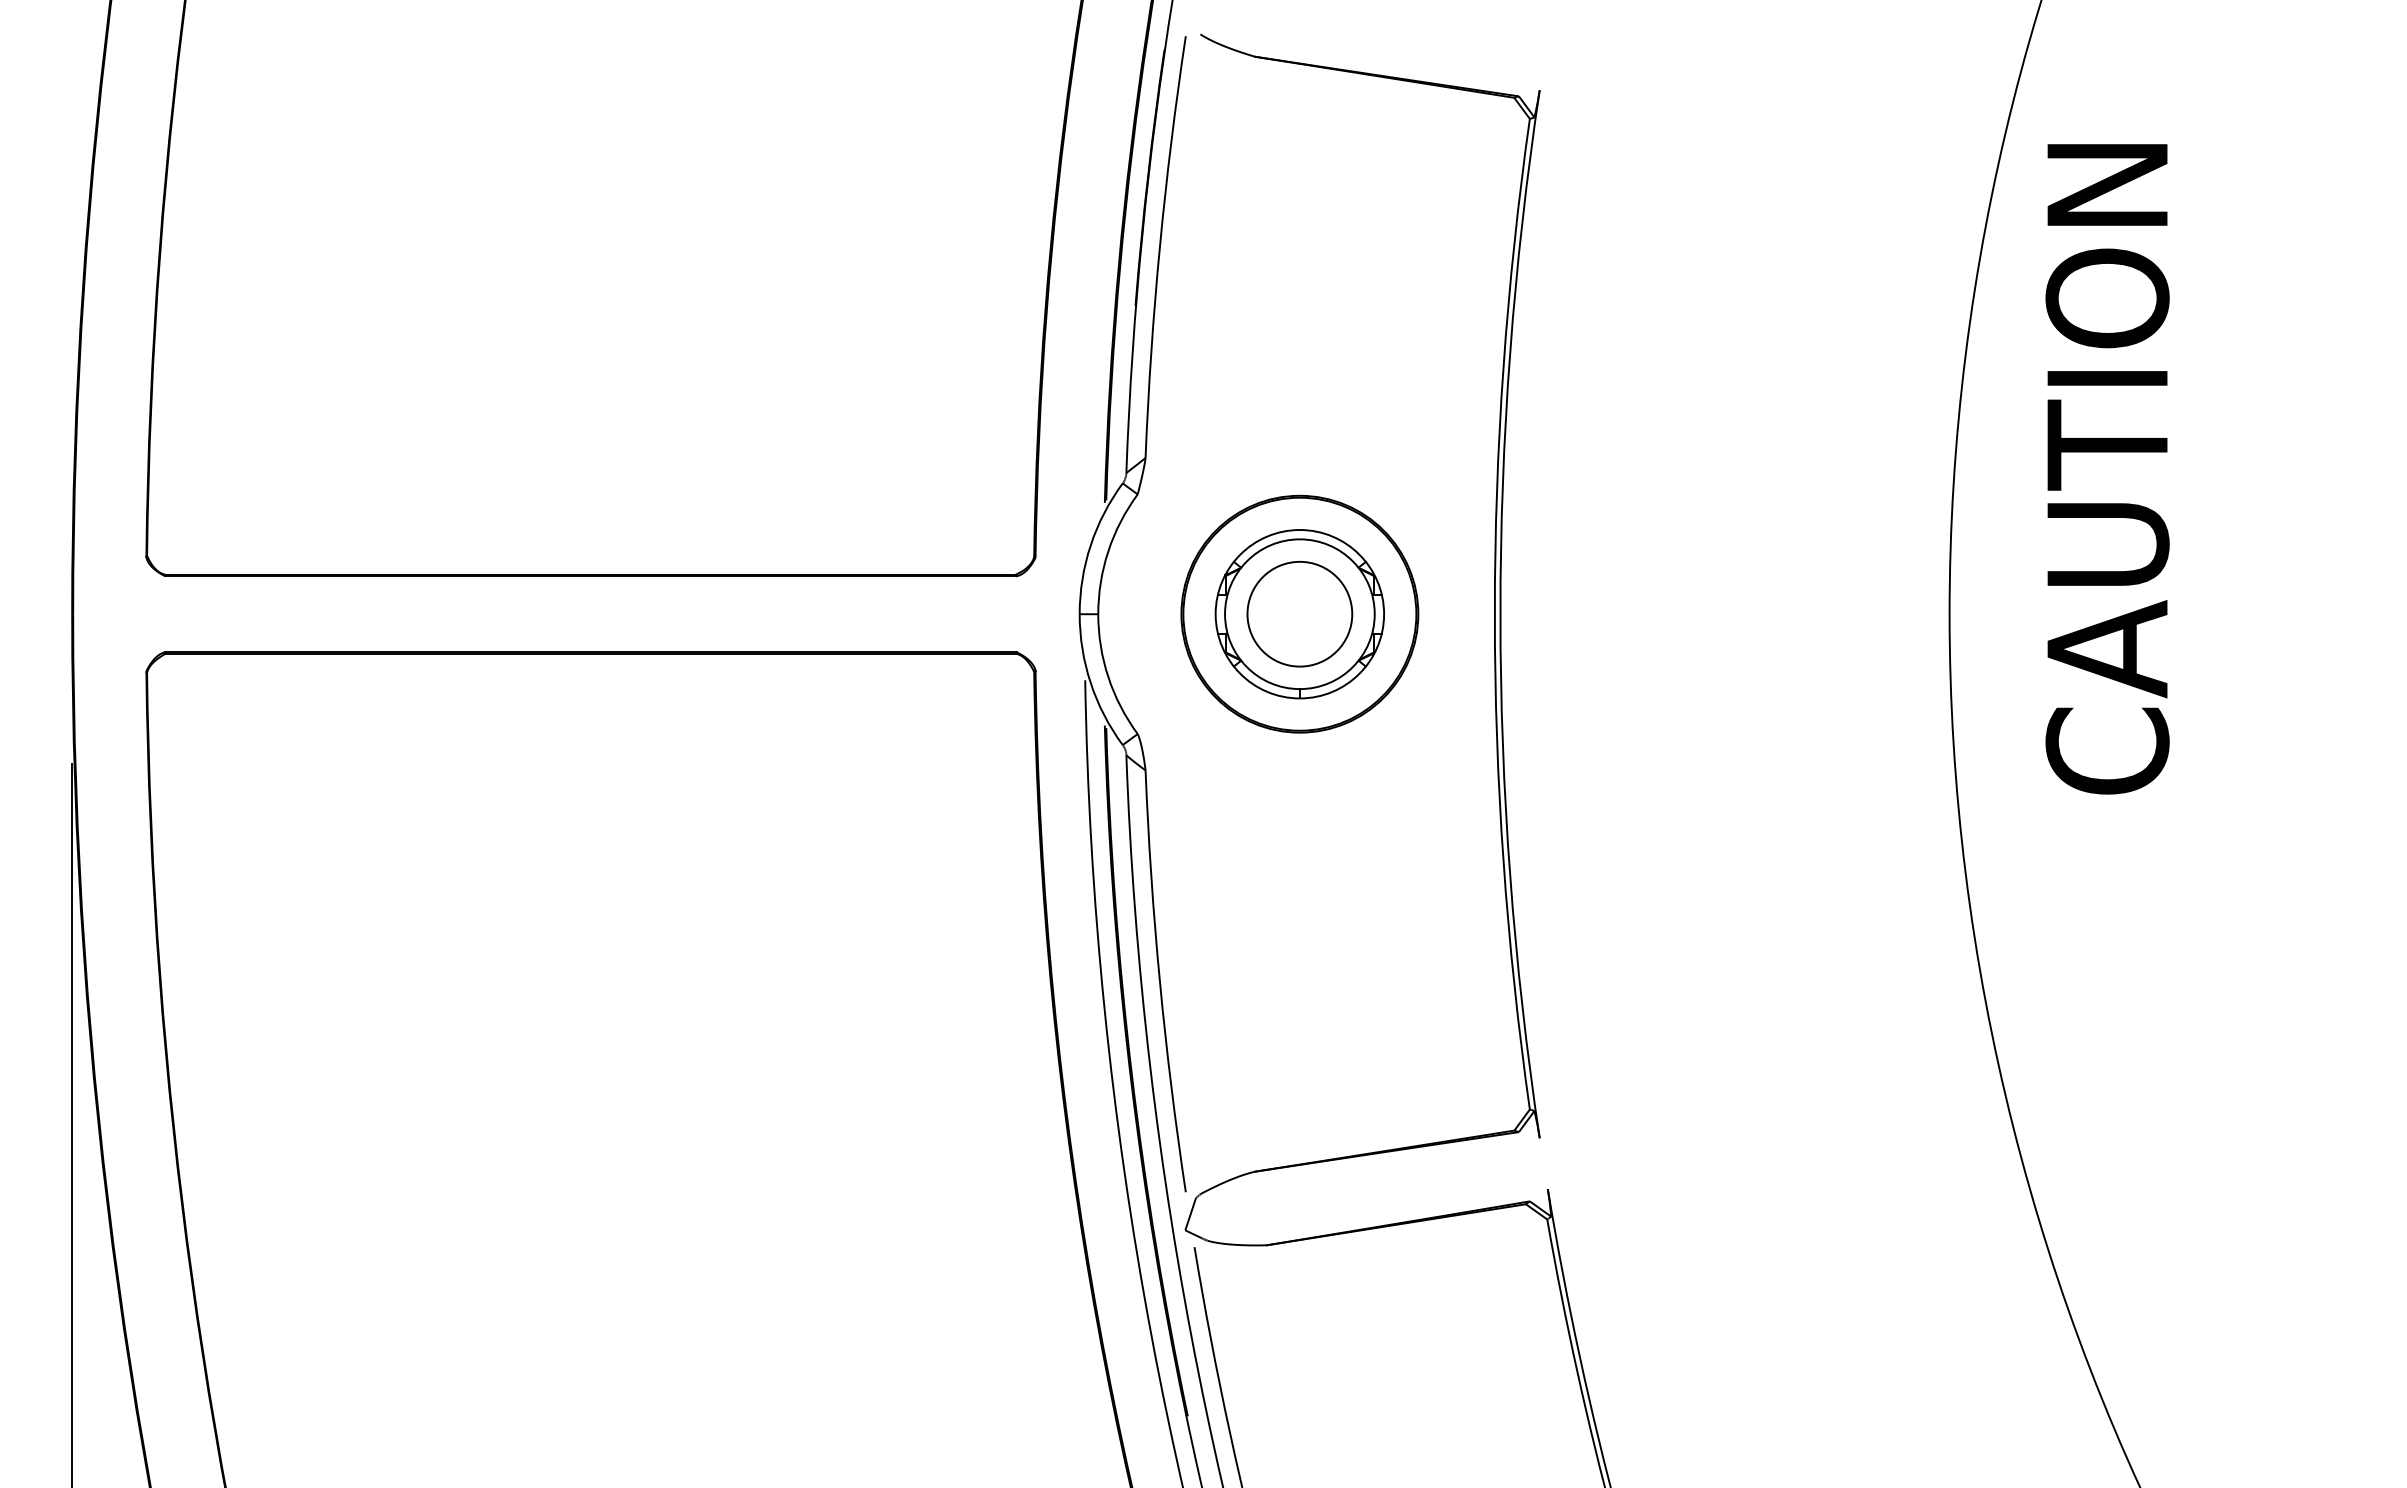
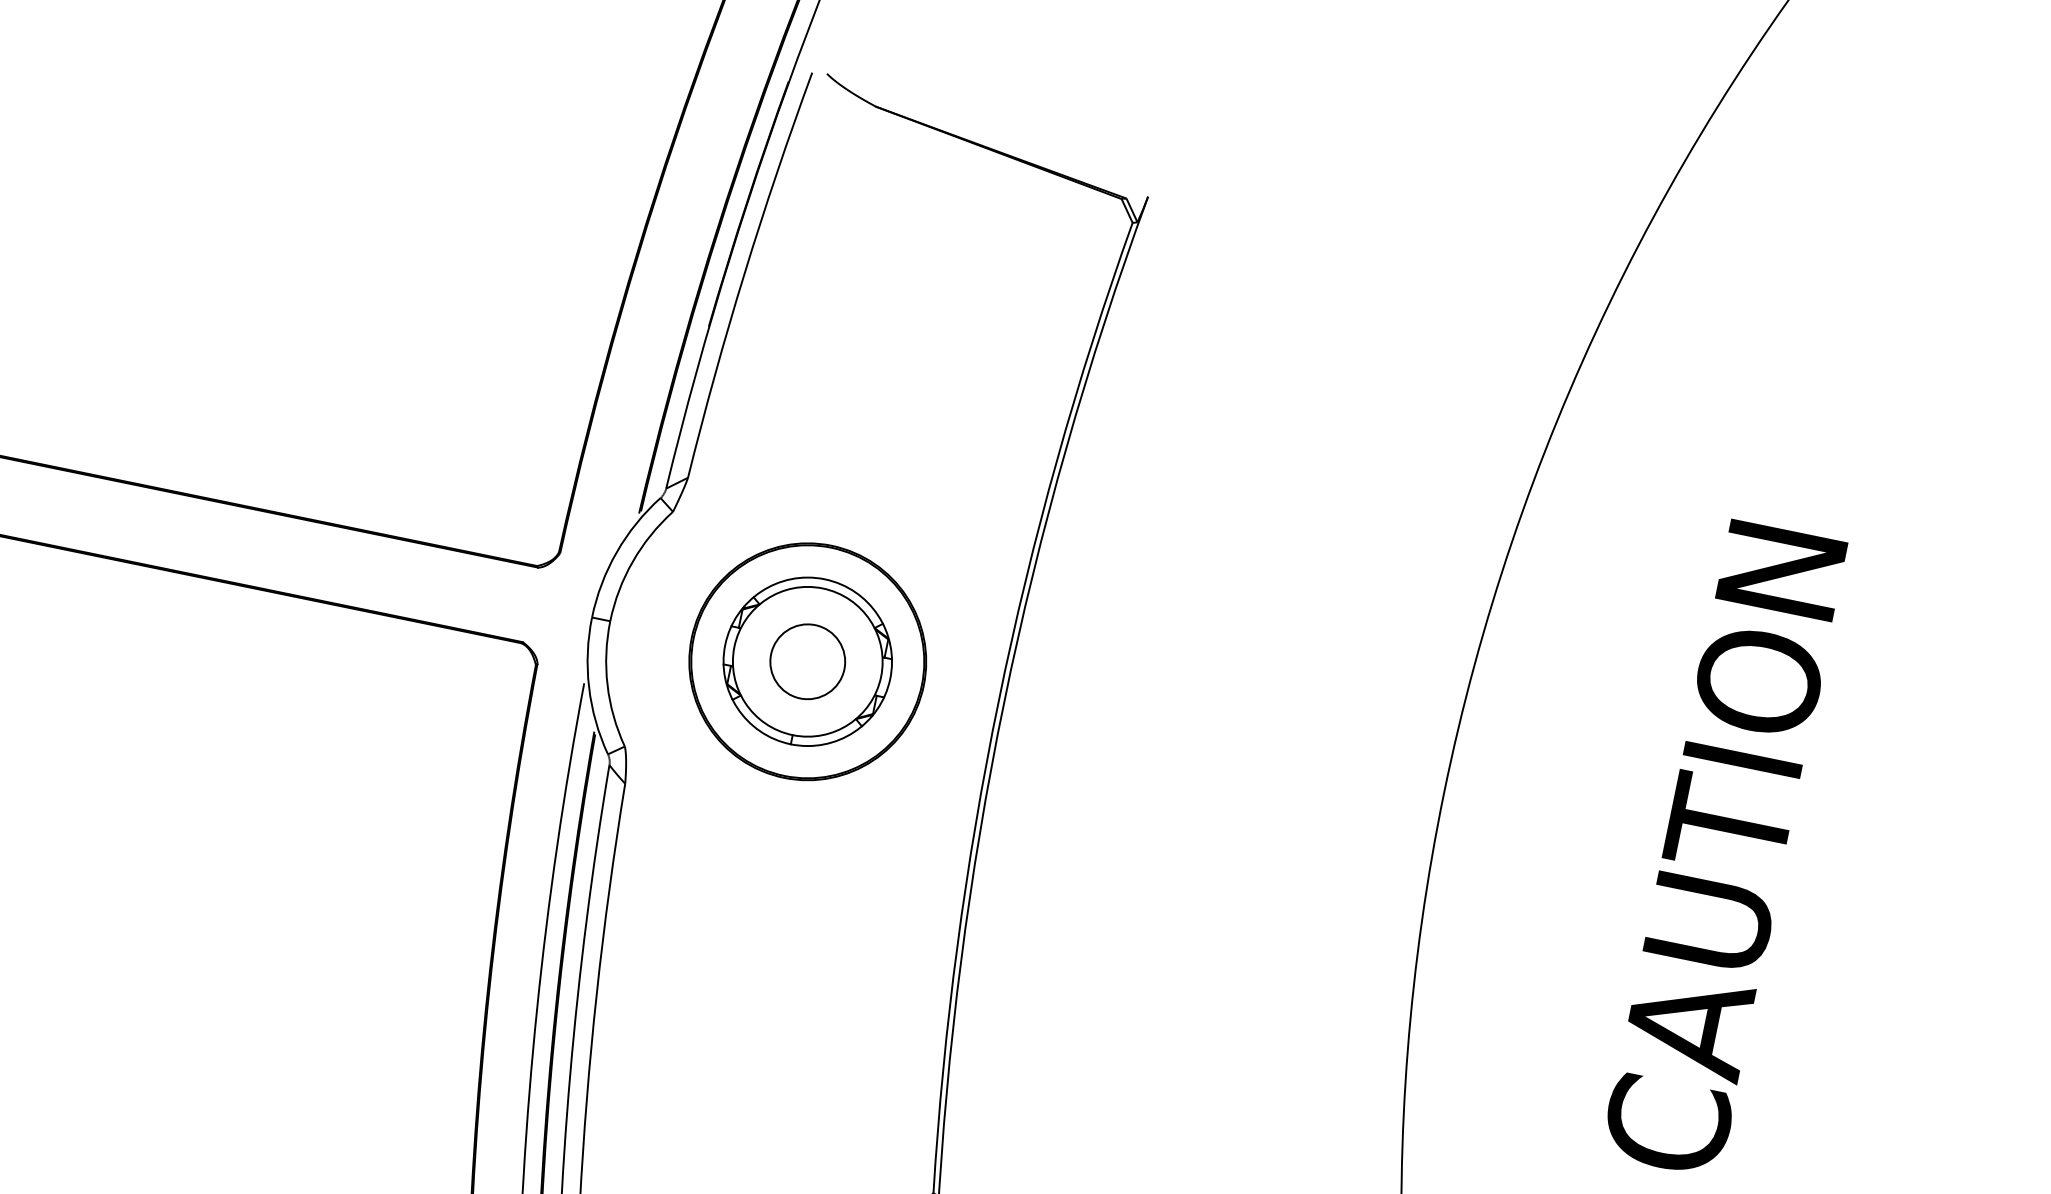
text: (2107, 469) -> (1724, 849), moved
circle: (1299, 613) -> (807, 661), size x0.71

